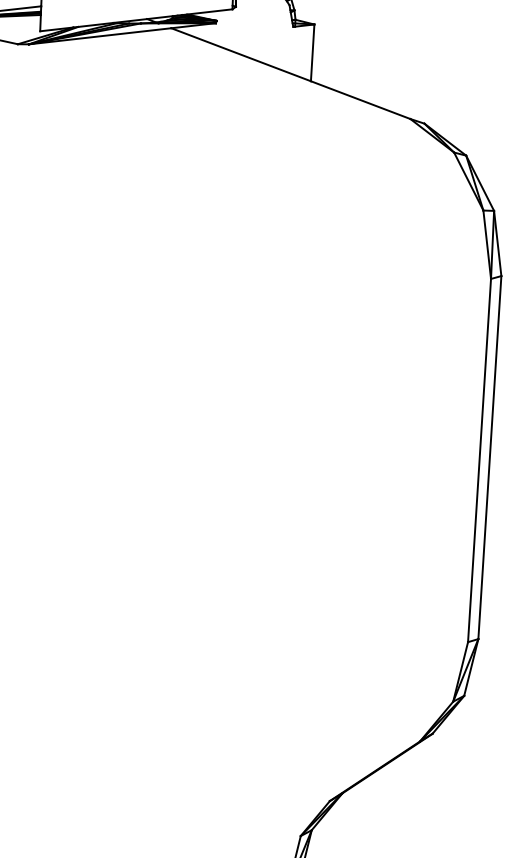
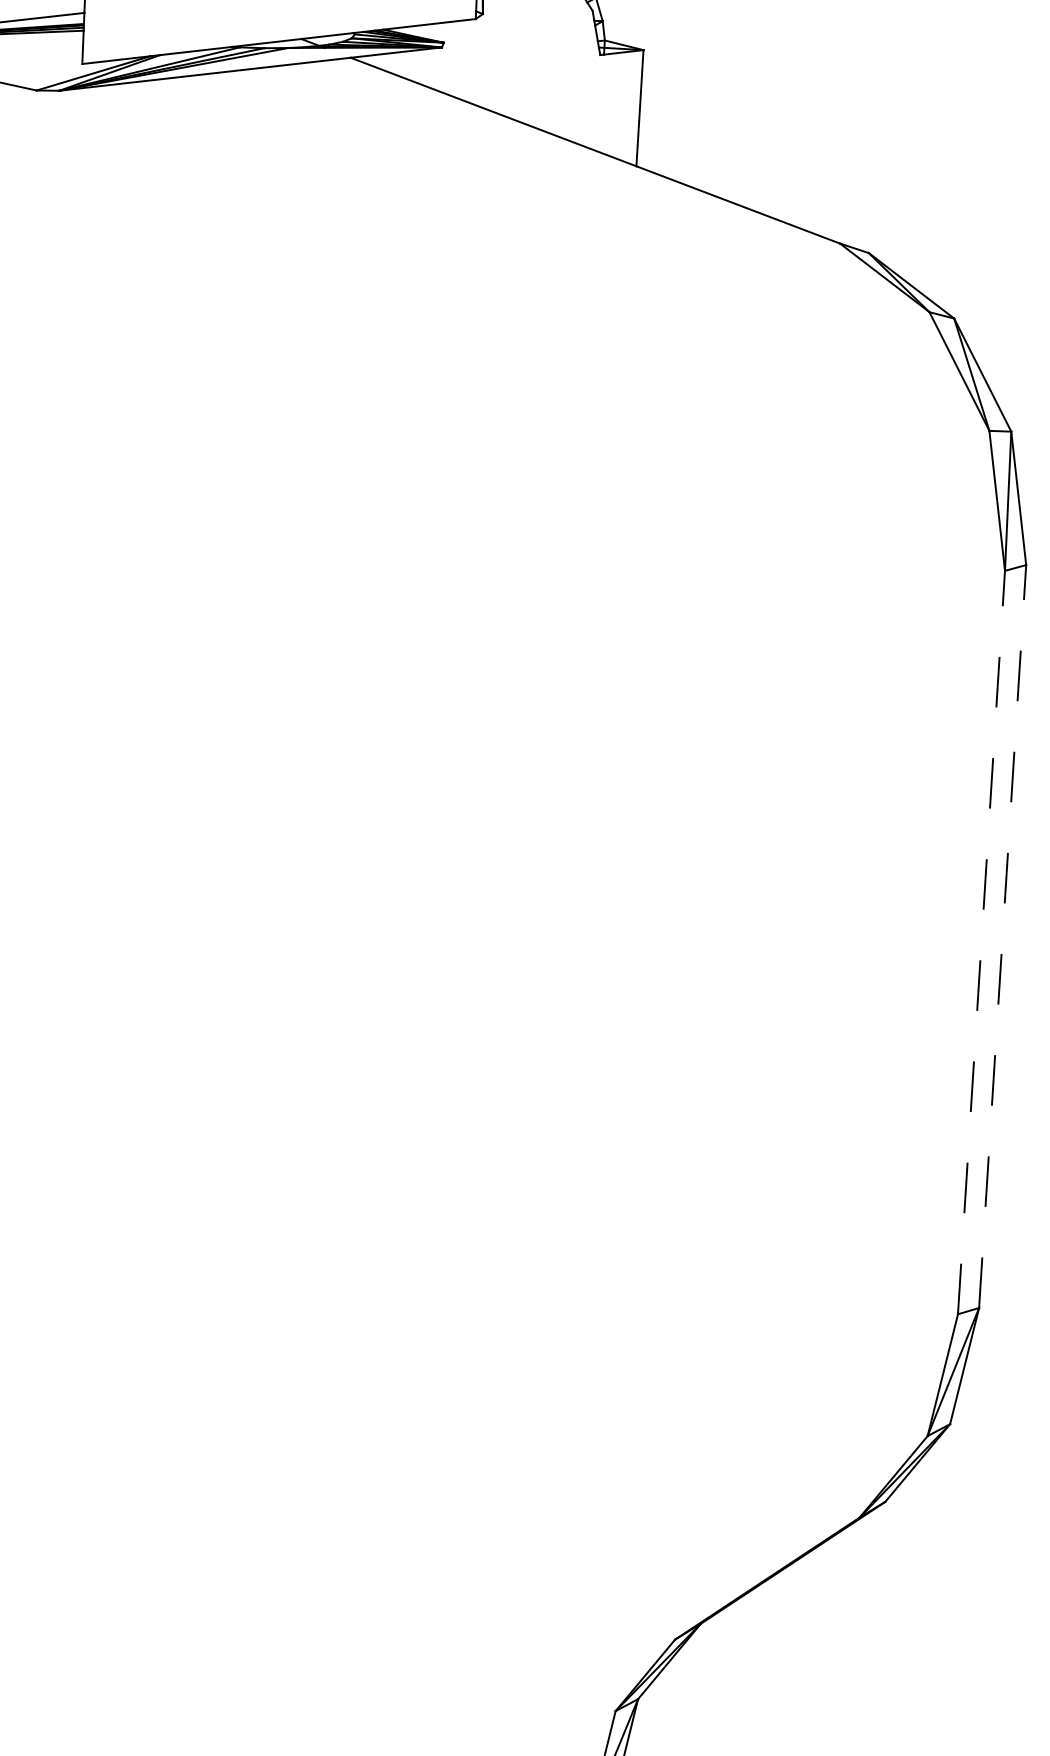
line: (489, 457) -> (1001, 936), solid -> dashed
line: (479, 460) -> (981, 942), solid -> dashed

